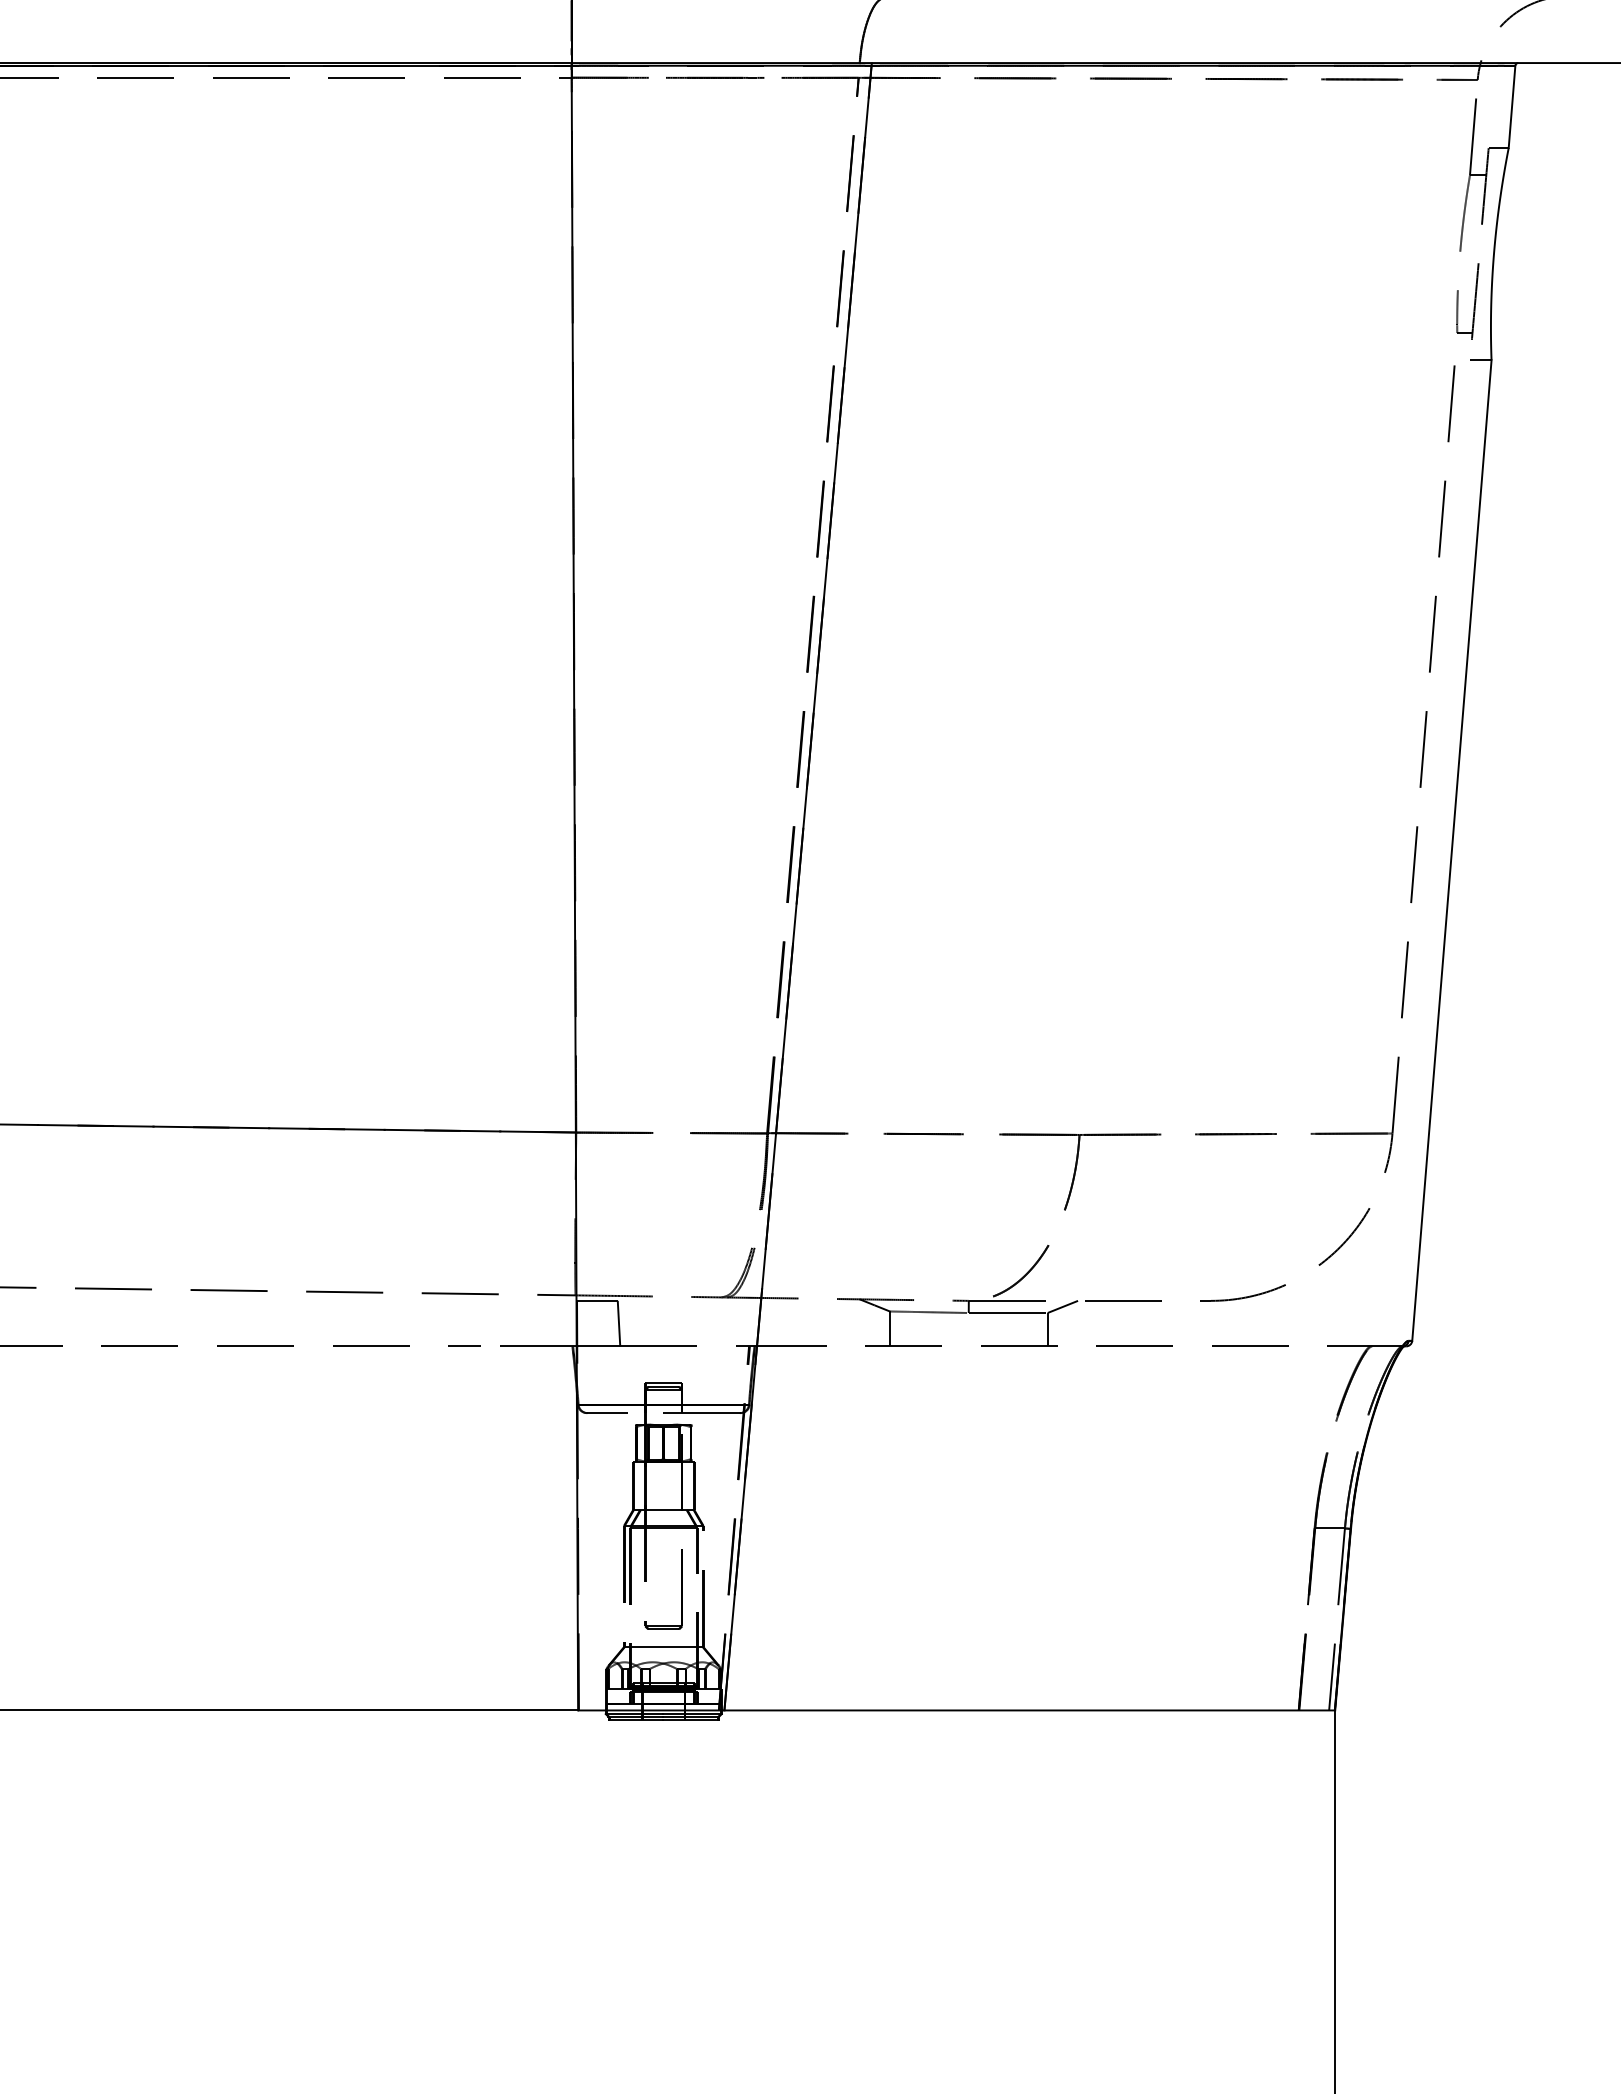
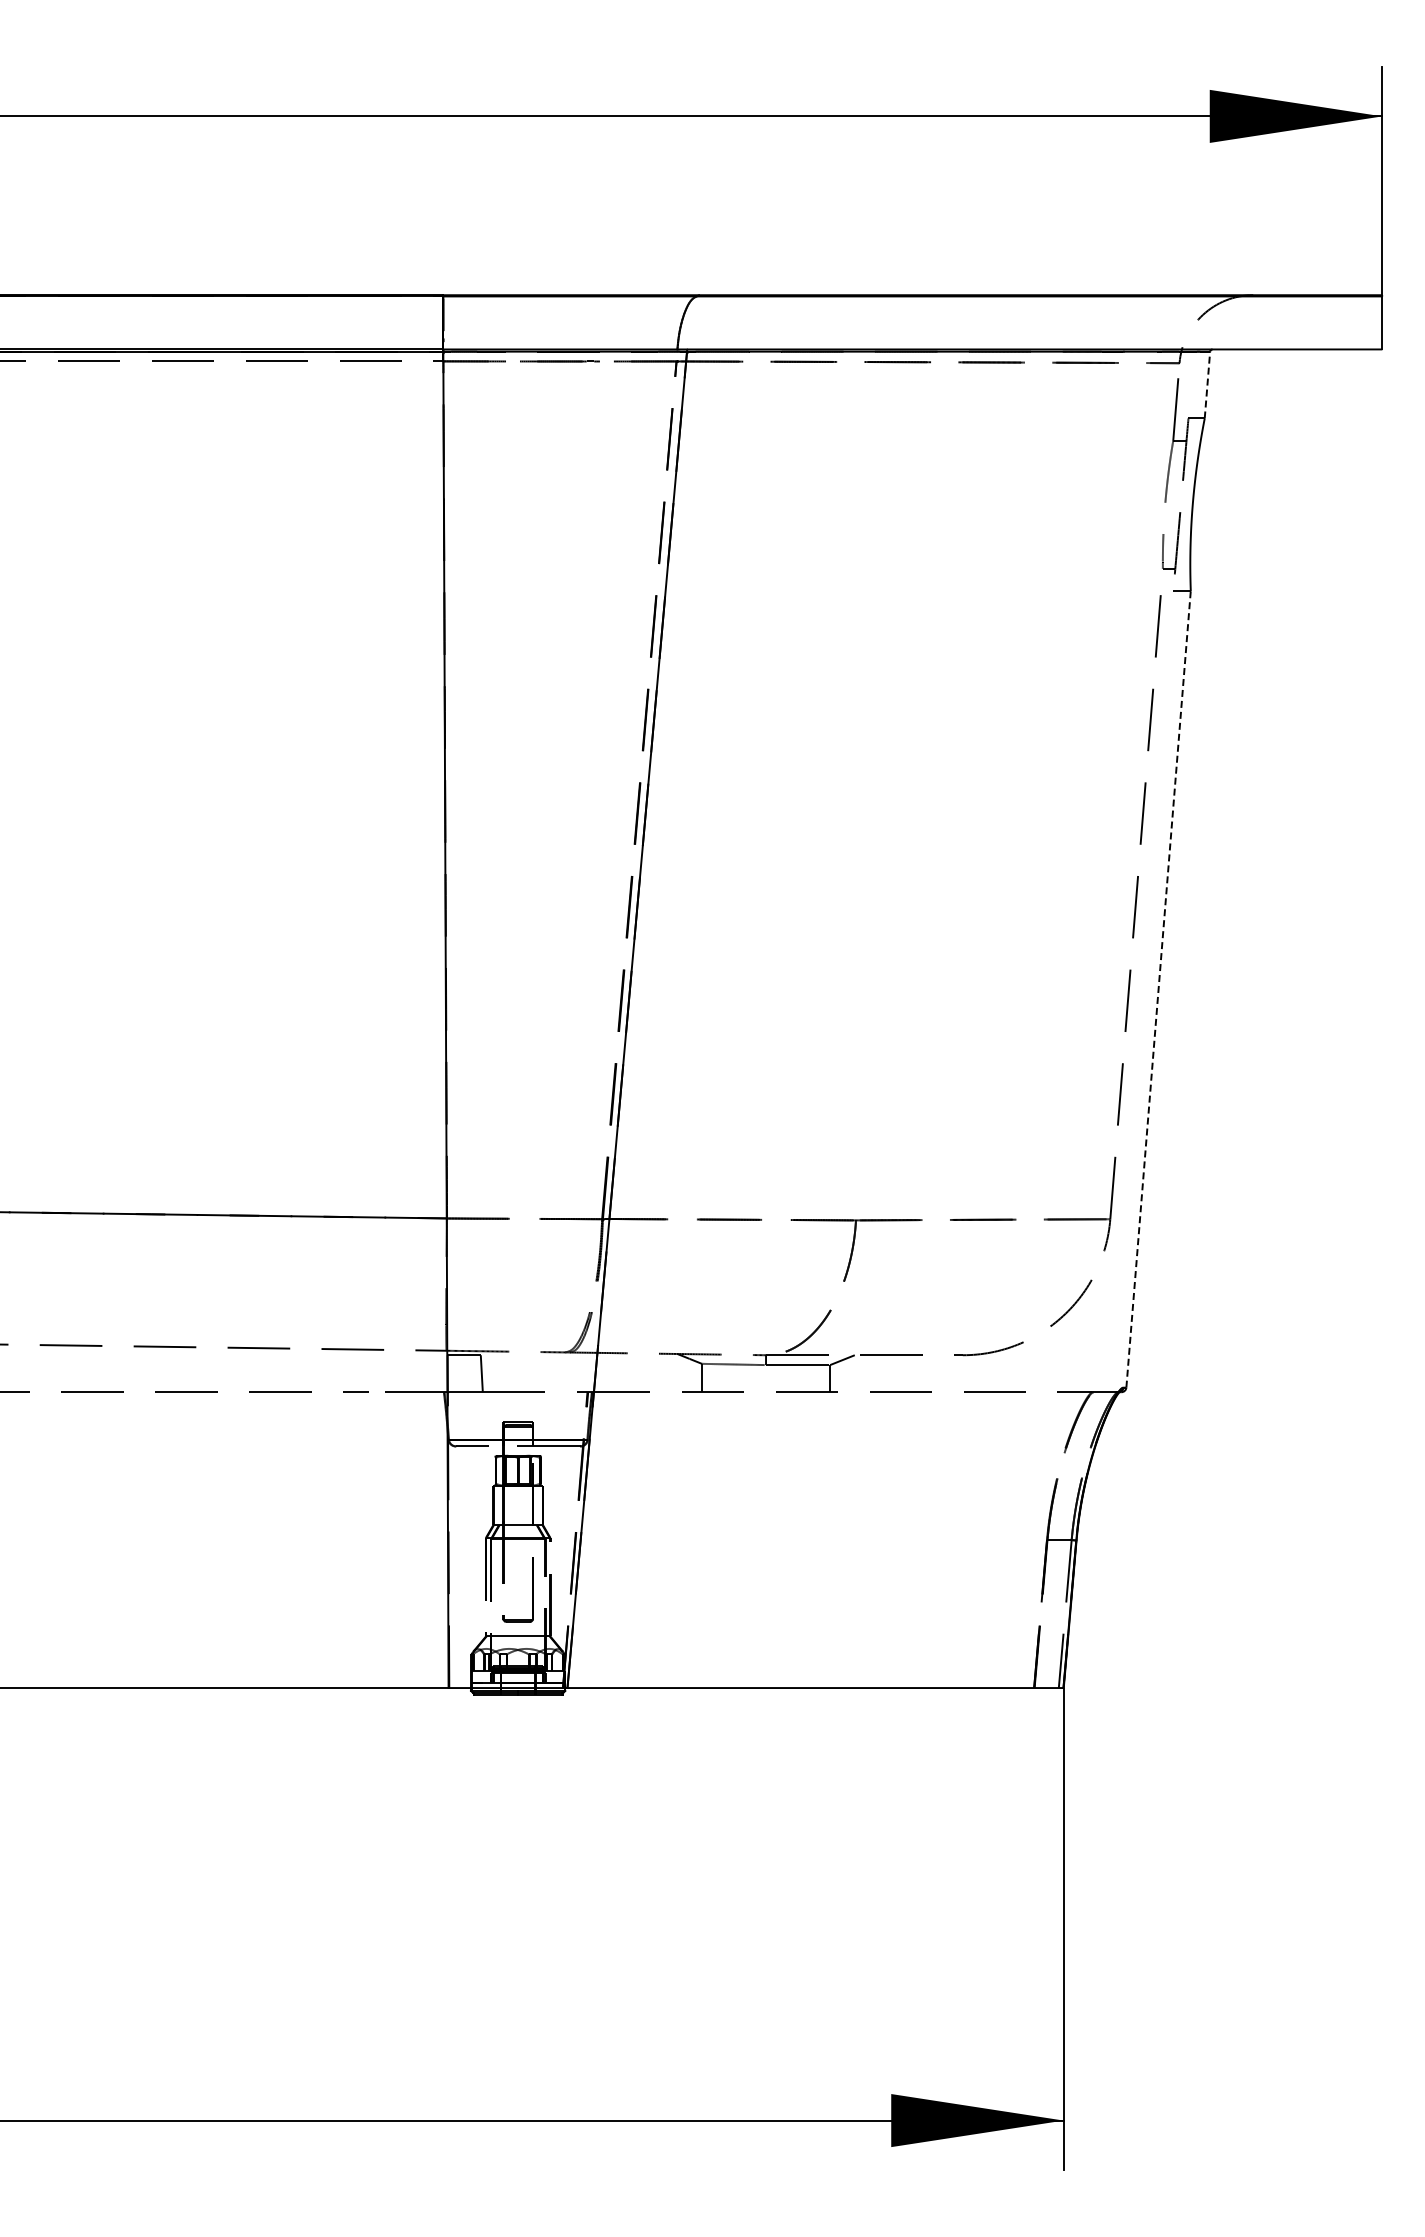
line: (1512, 106) -> (1207, 384), solid -> dashed
line: (1451, 850) -> (1158, 989), solid -> dashed

